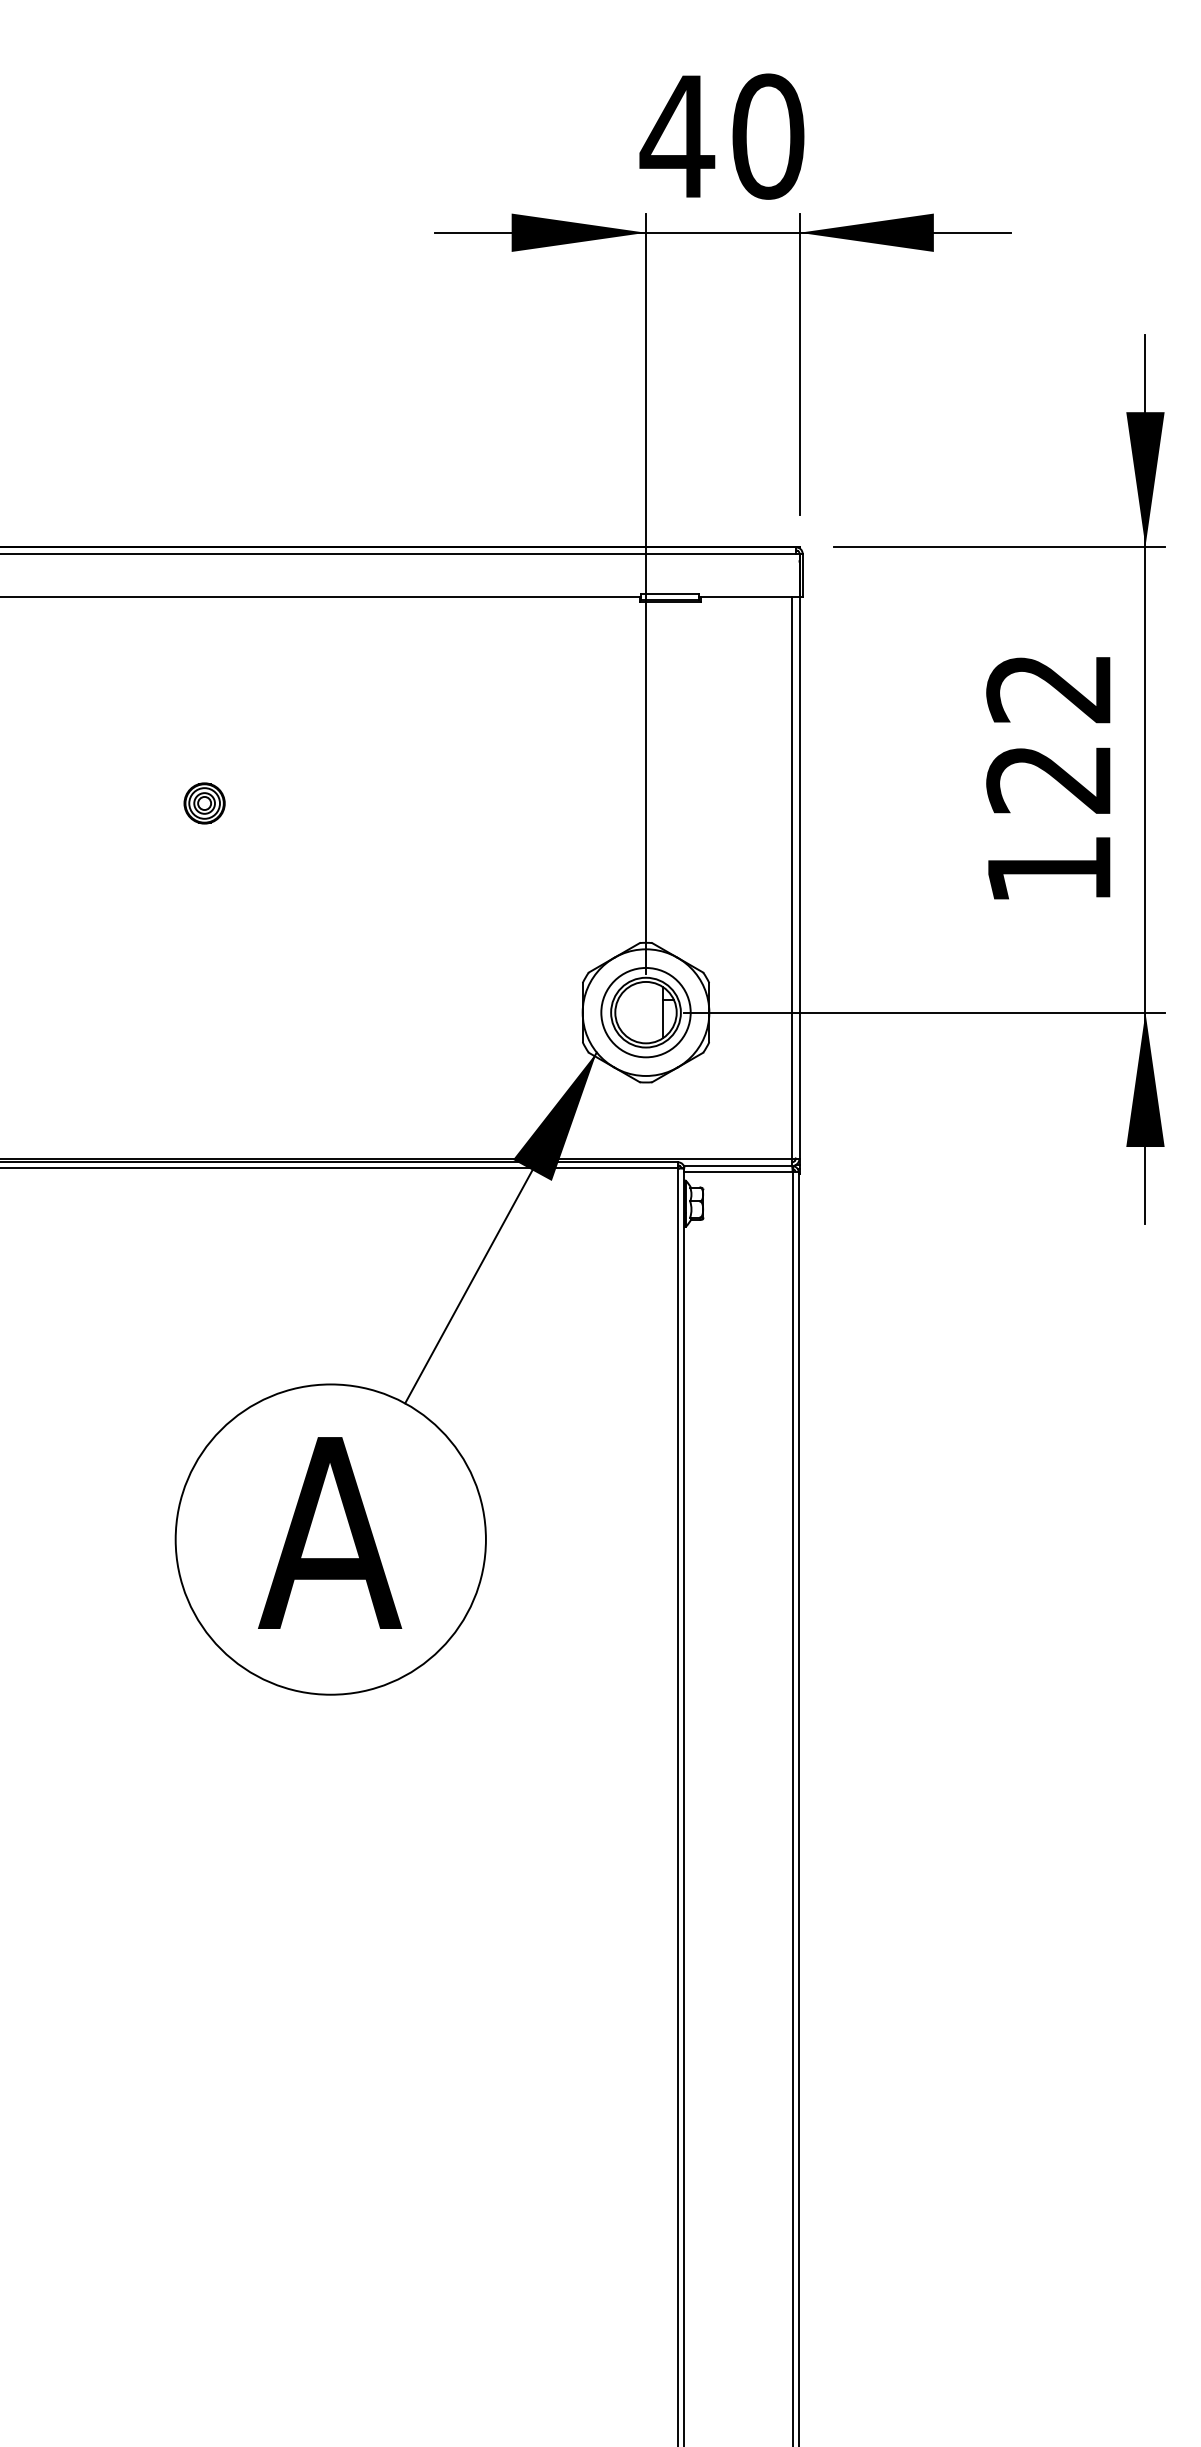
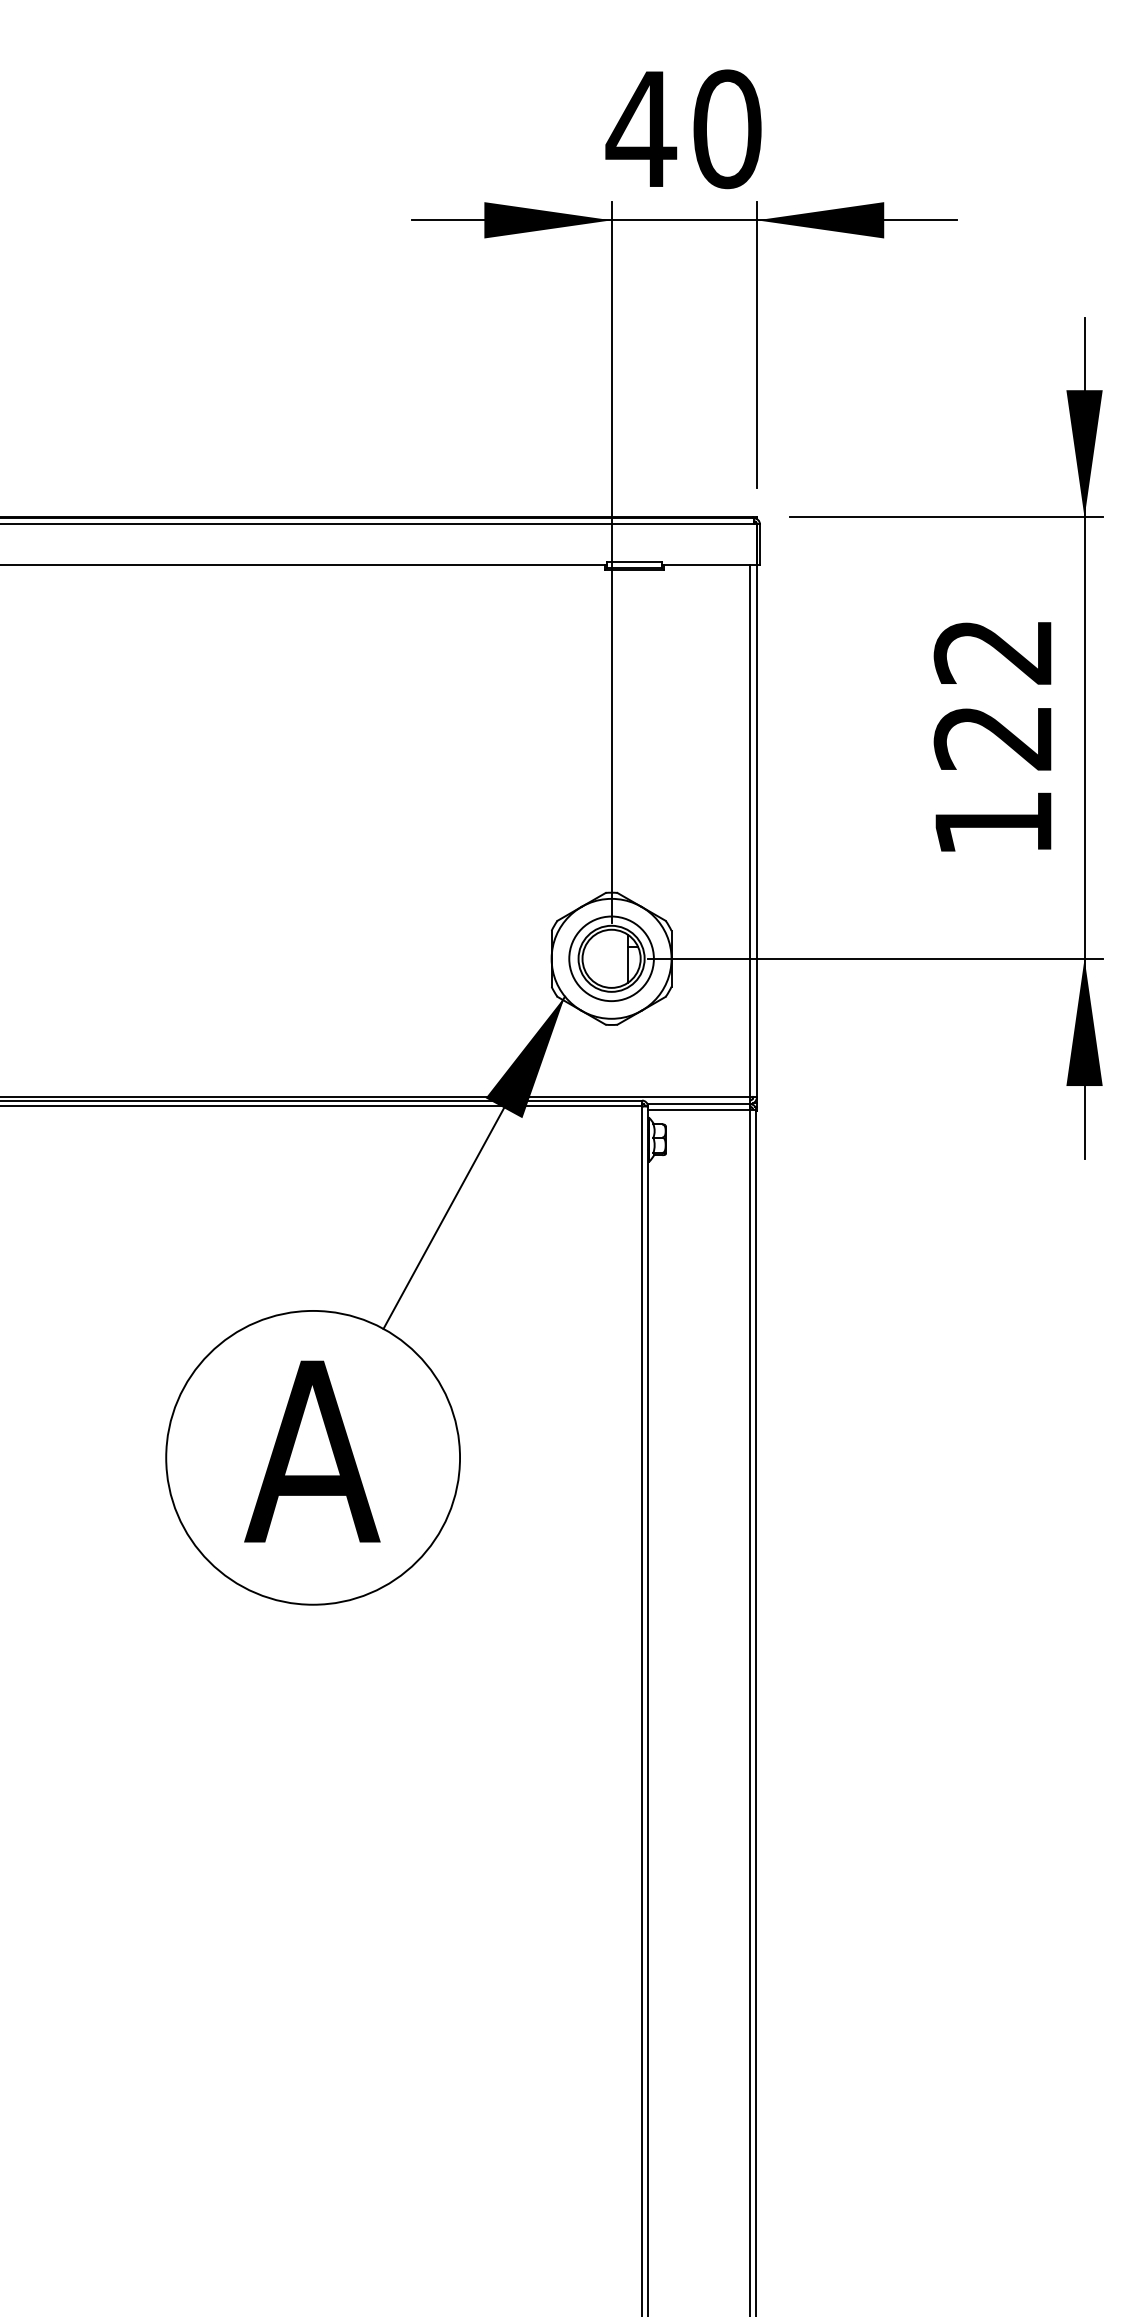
part: (204, 803) -> (193, 760), removed

